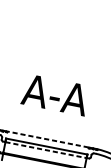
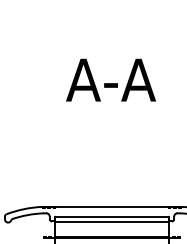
text: (55, 94) -> (110, 79), moved
line: (47, 139) -> (111, 206), dashed -> solid
line: (45, 149) -> (111, 221), dashed -> solid

